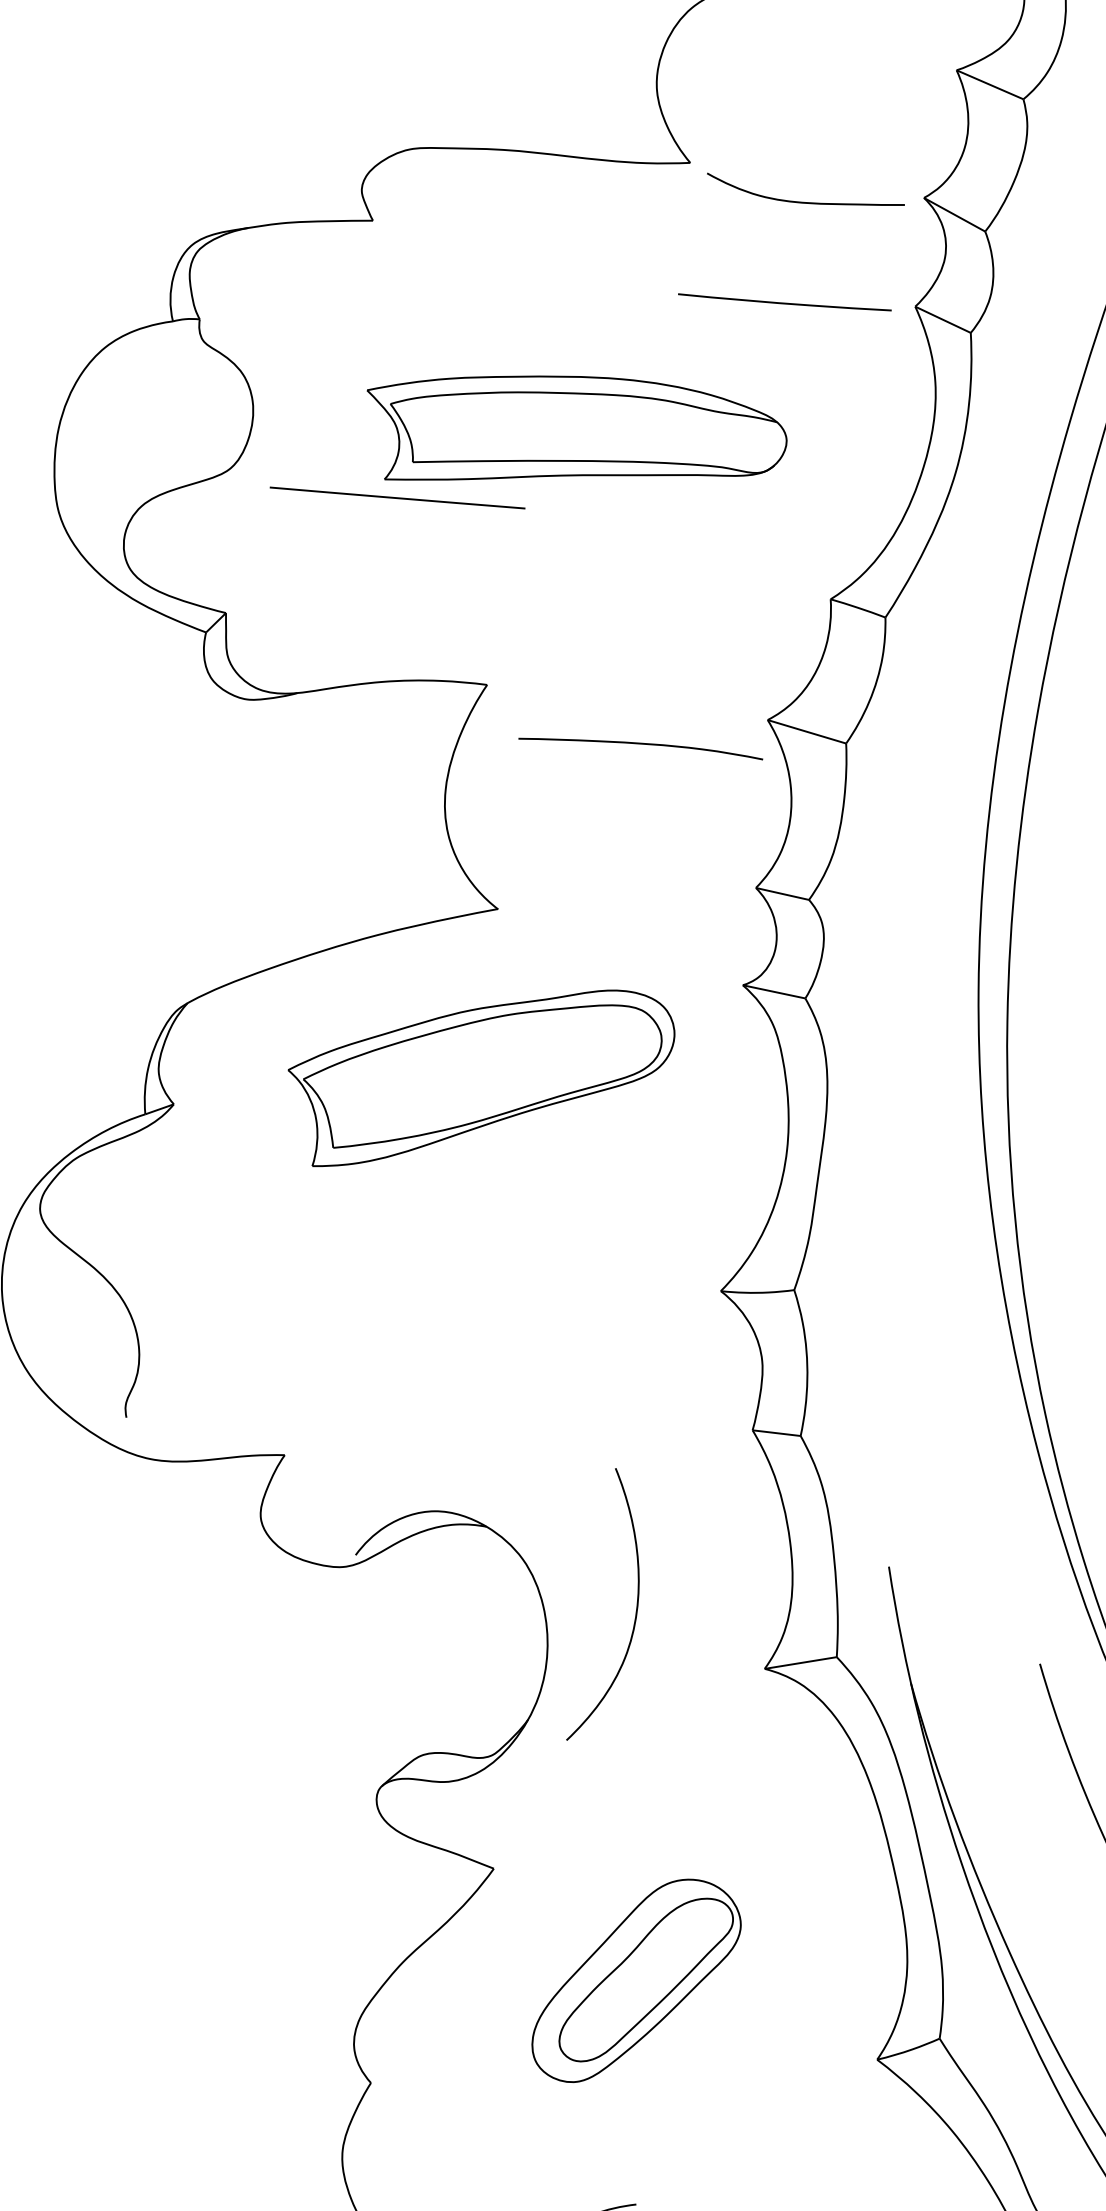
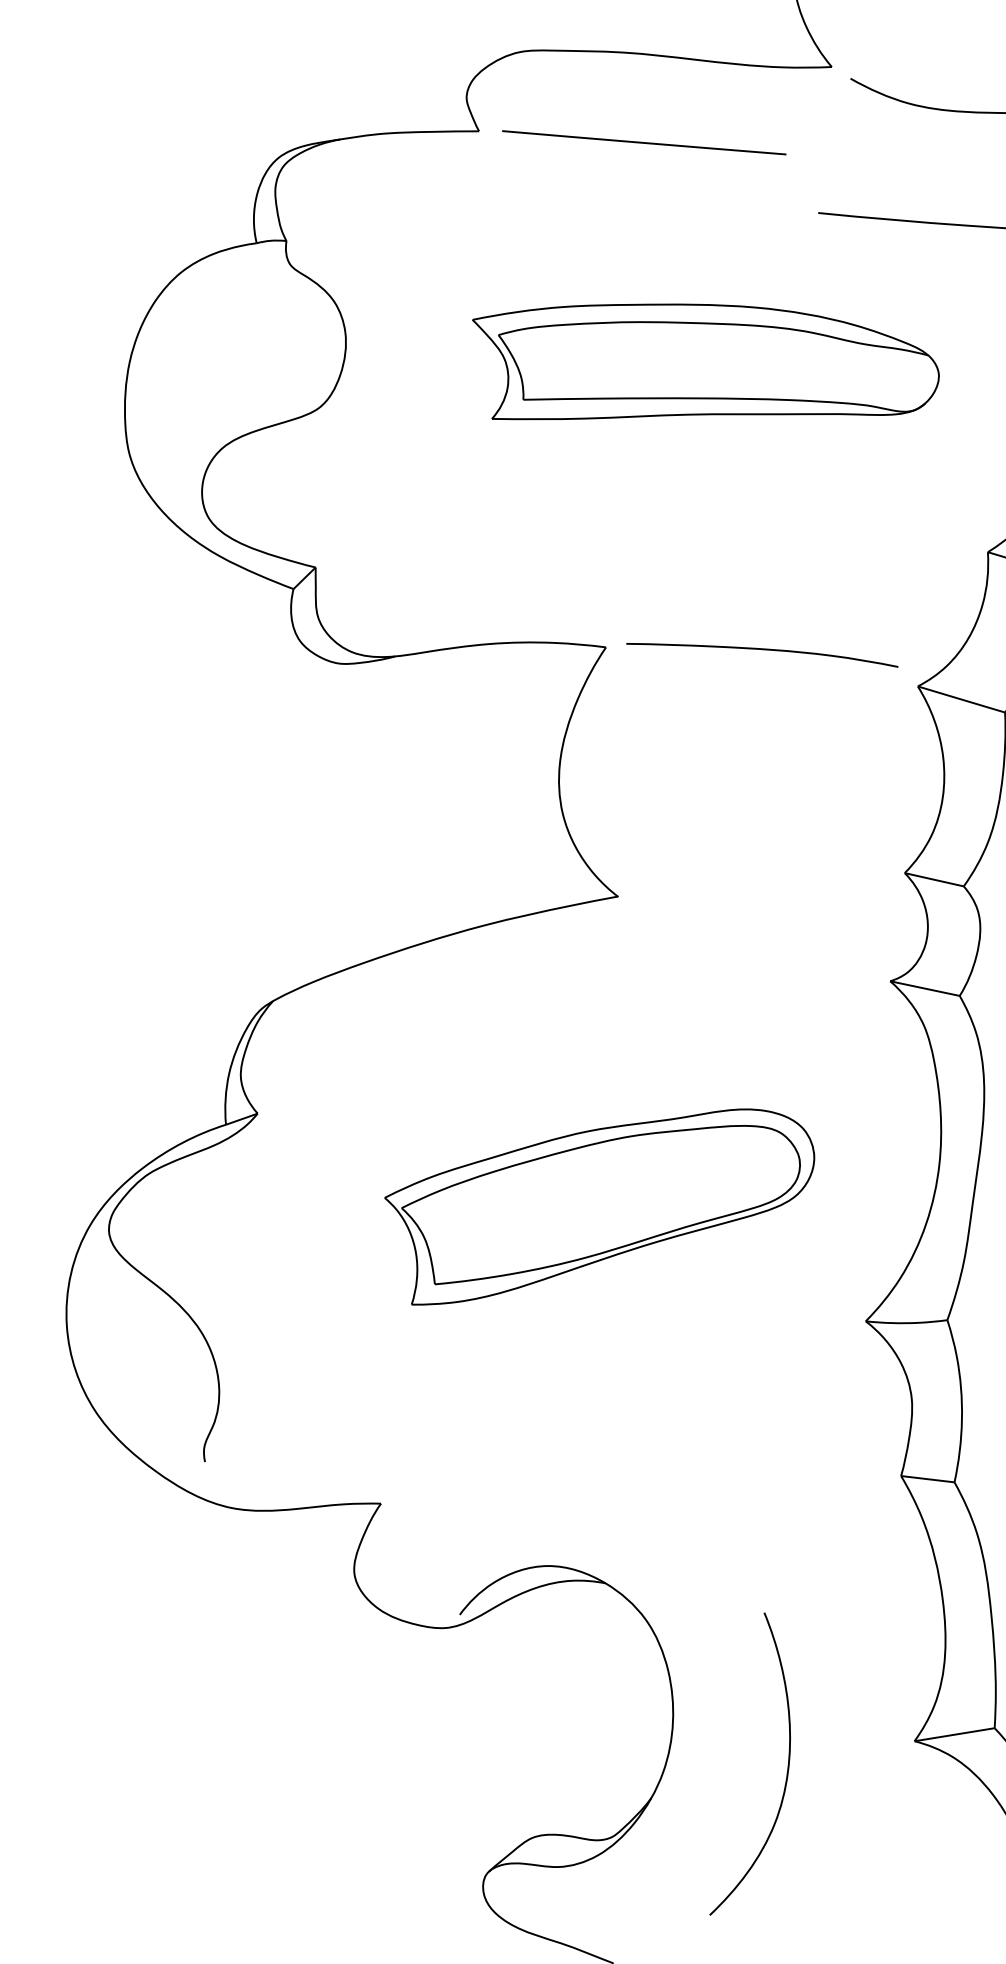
line: (397, 497) -> (644, 142), moved
curve: (640, 744) -> (762, 650), moved
part: (481, 1078) -> (599, 1207), moved
curve: (635, 1611) -> (786, 1771), moved

